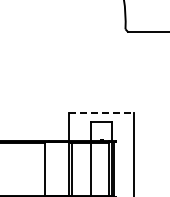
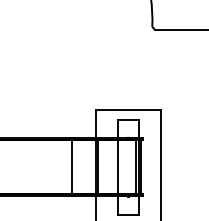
line: (101, 112) -> (128, 110), dashed -> solid

